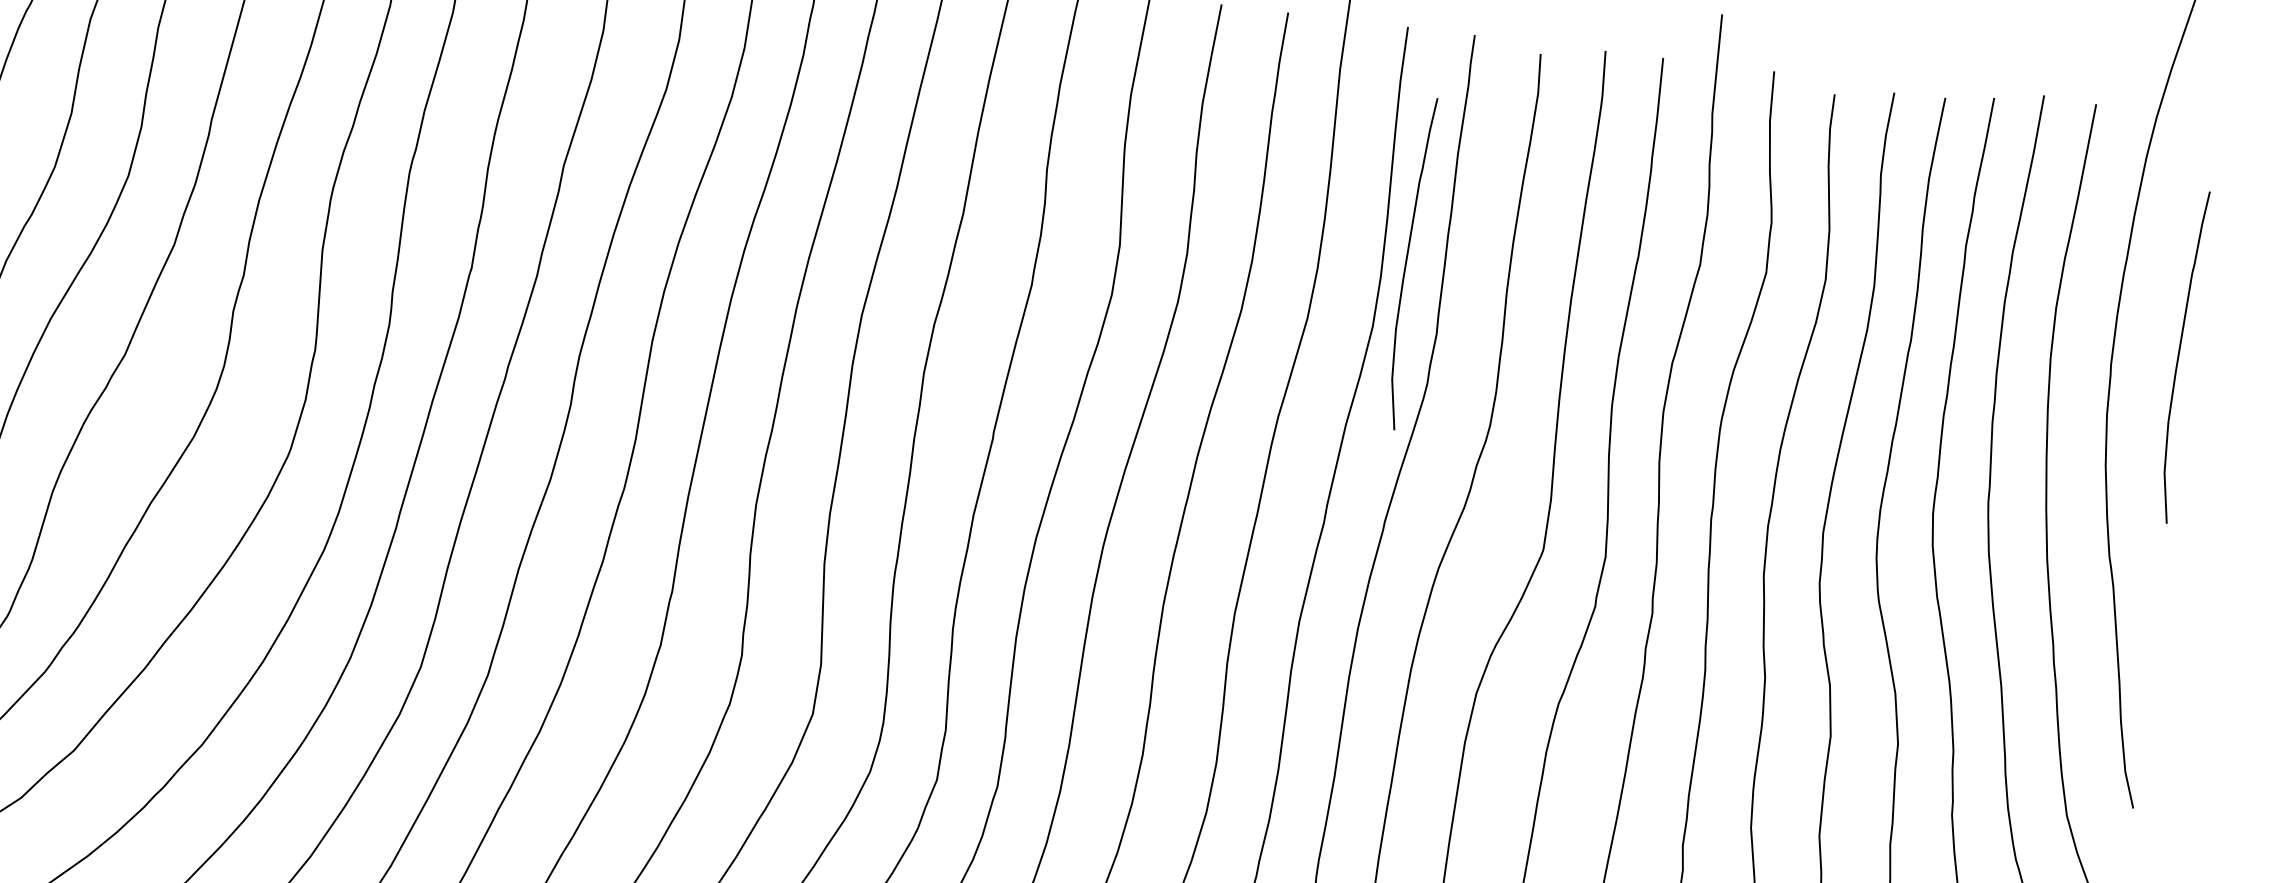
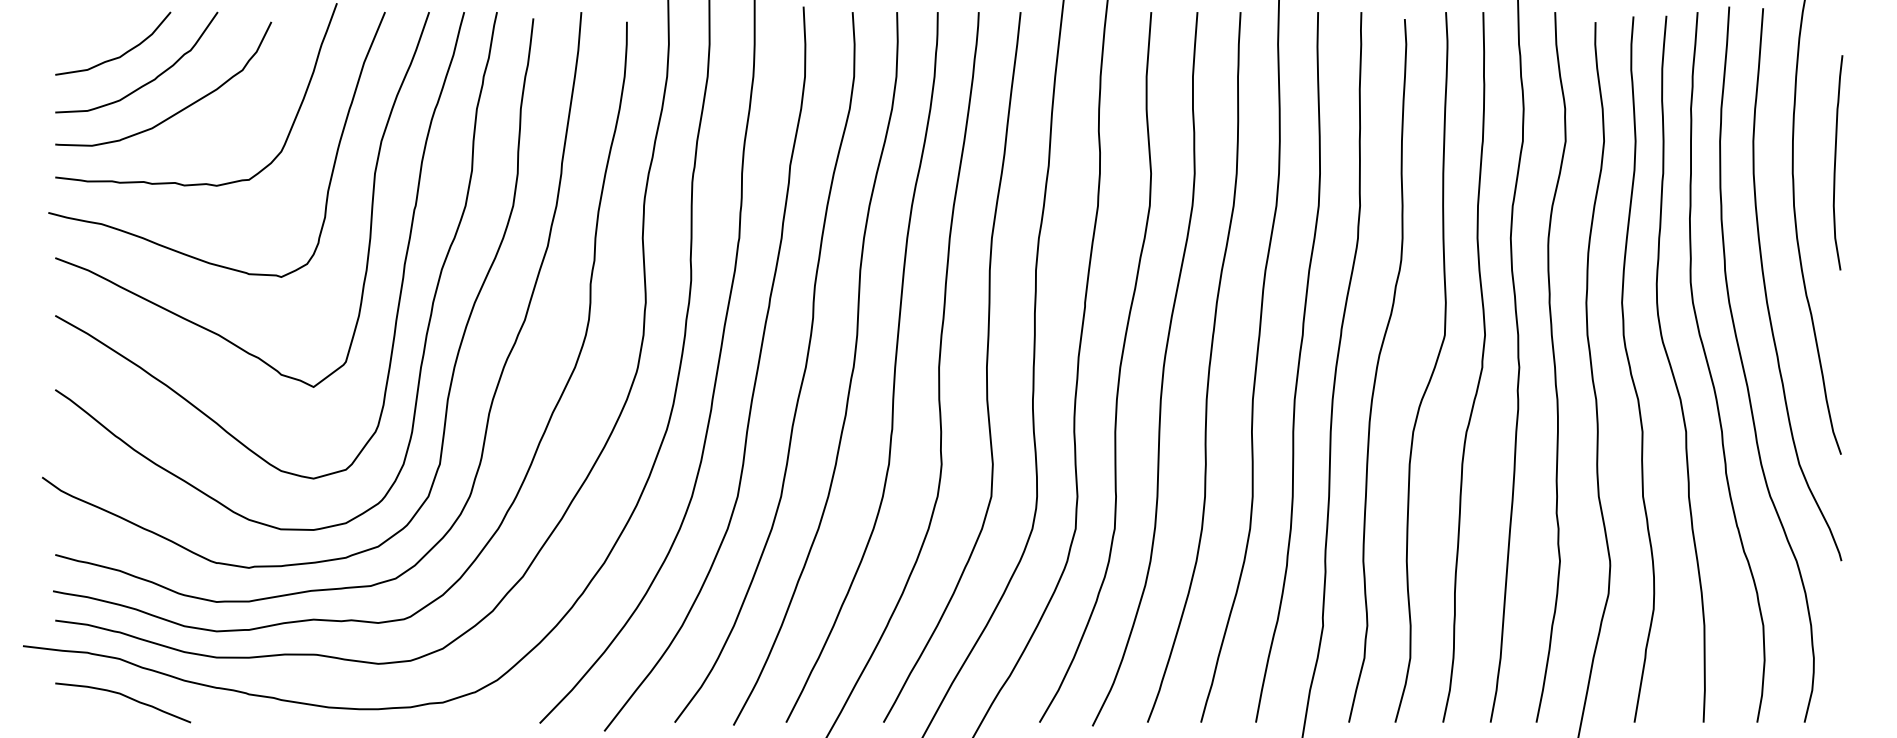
curve: (1406, 262) -> (1335, 162), removed

